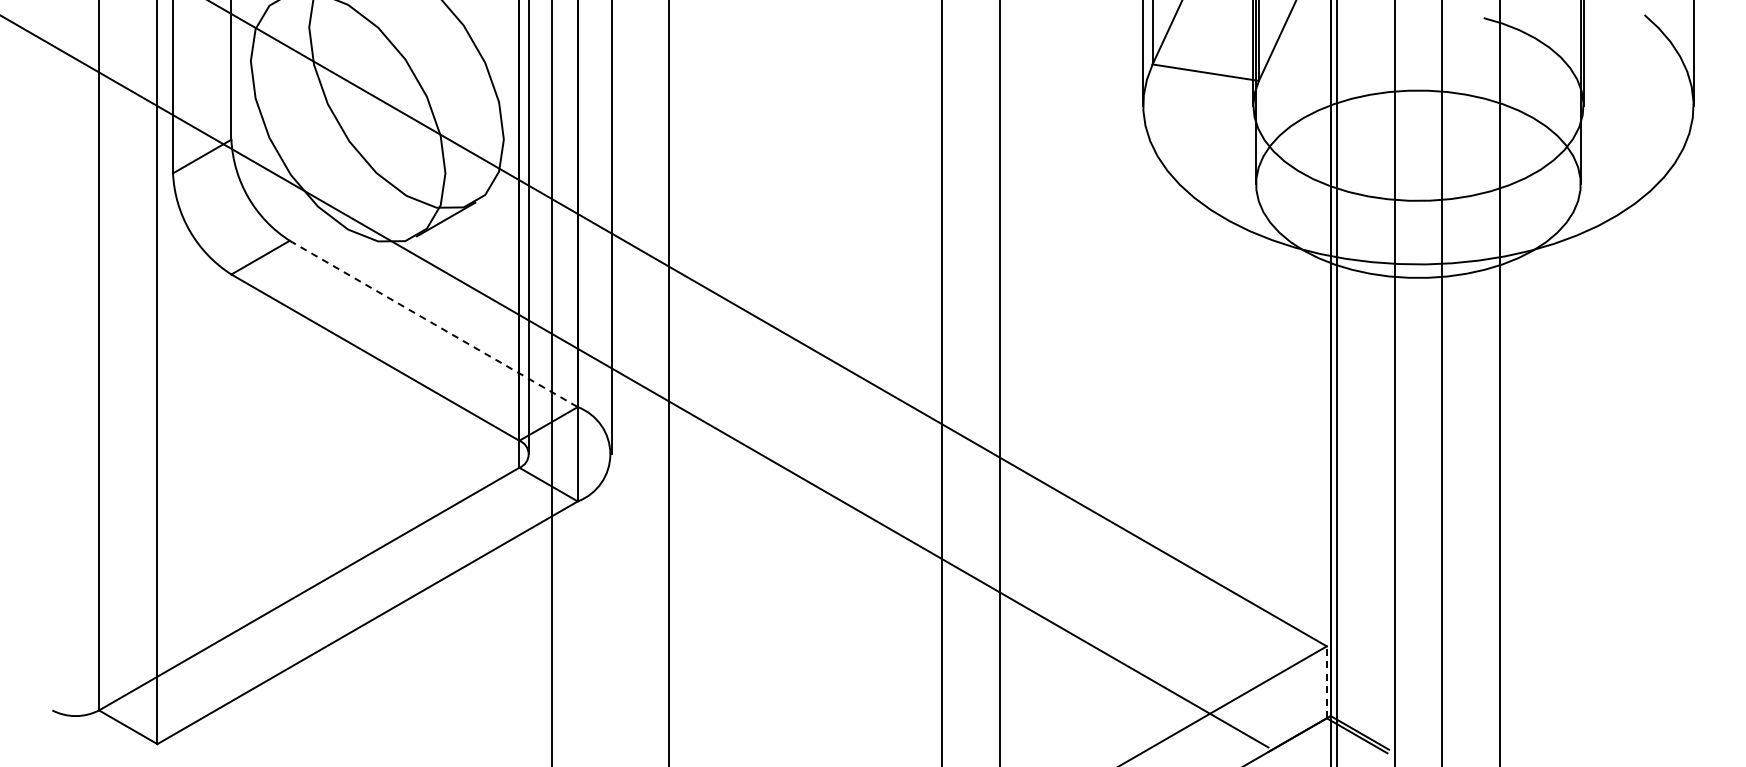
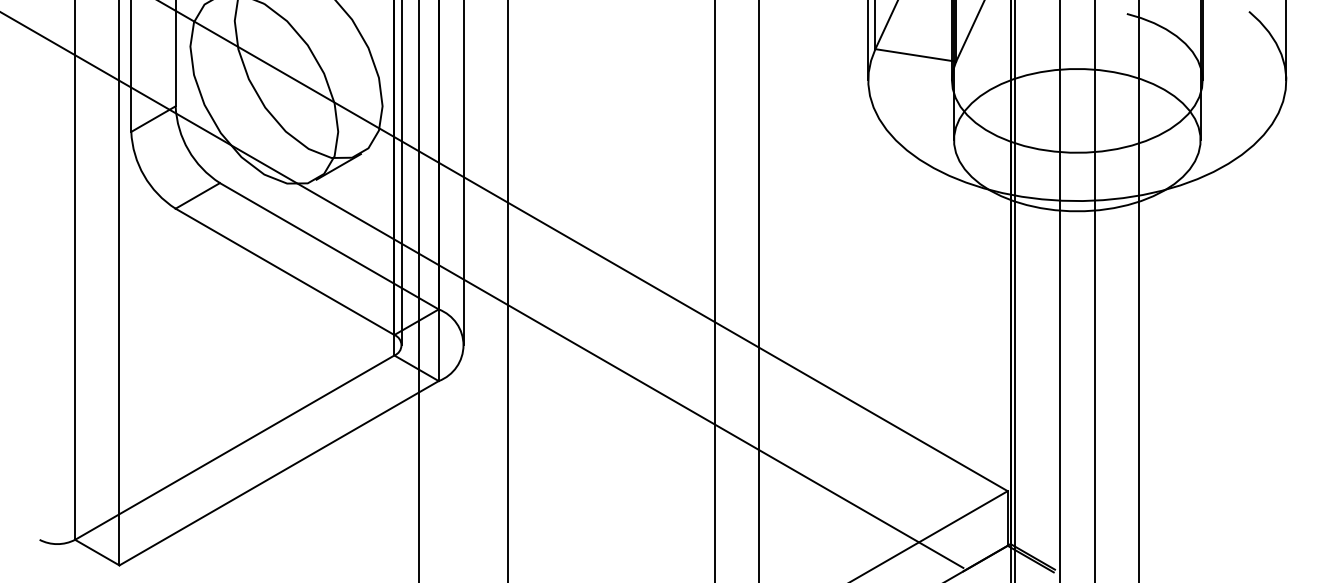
line: (434, 324) -> (329, 246), dashed -> solid
line: (1326, 682) -> (1007, 518), dashed -> solid

